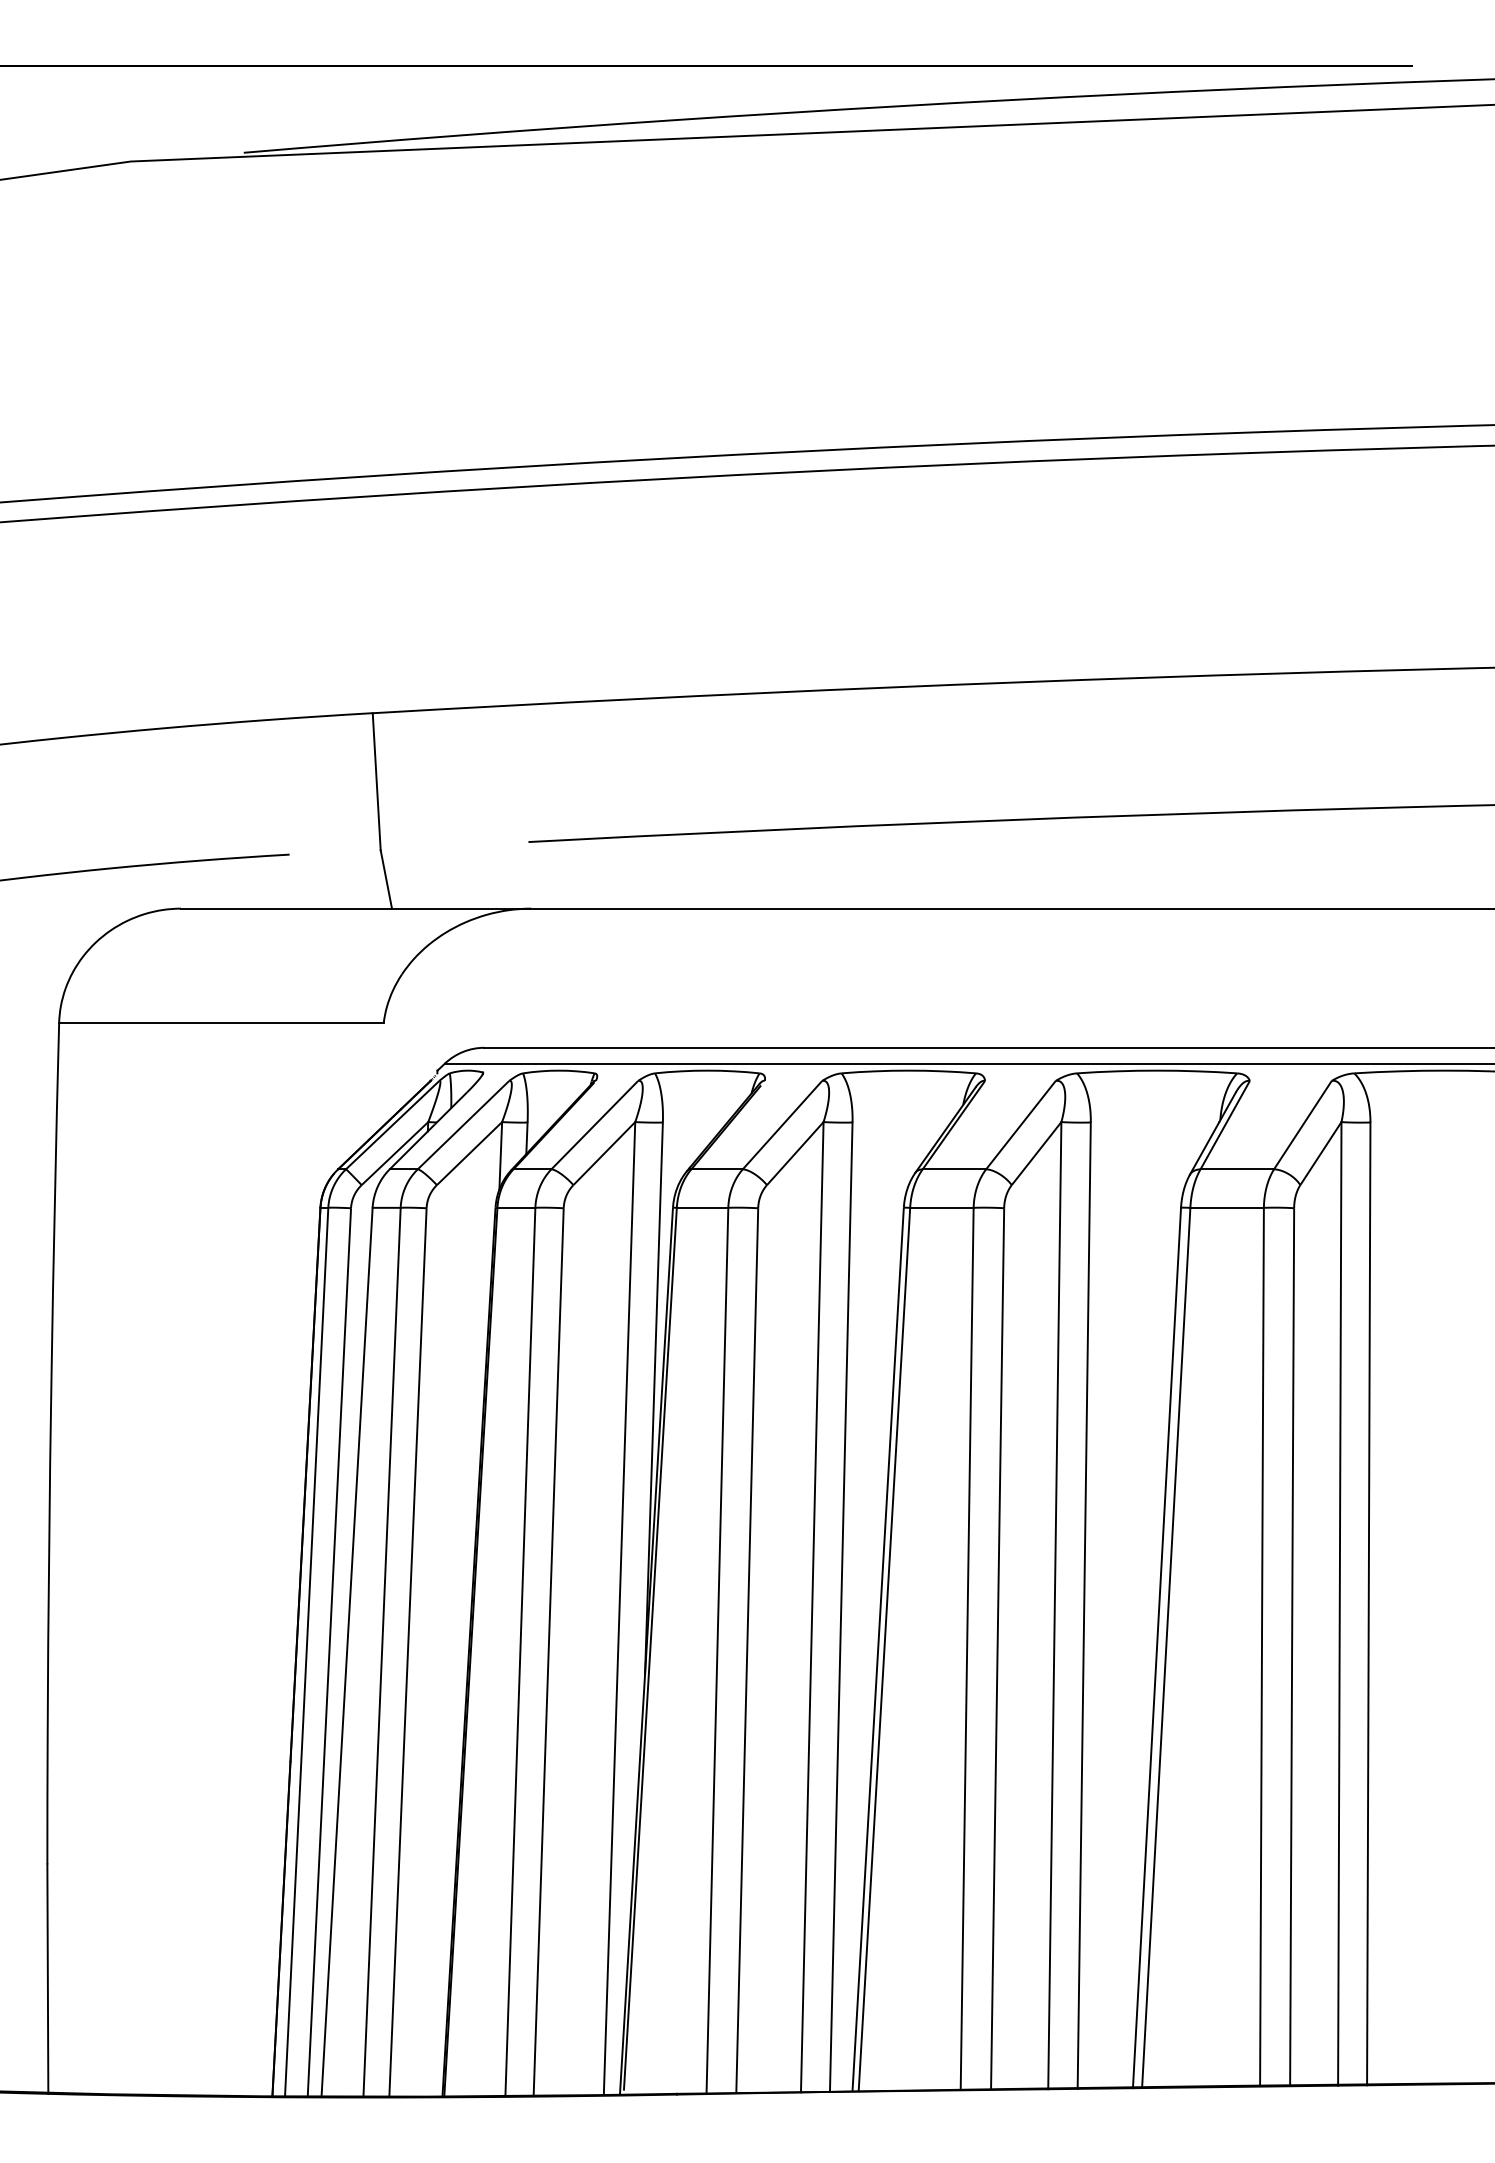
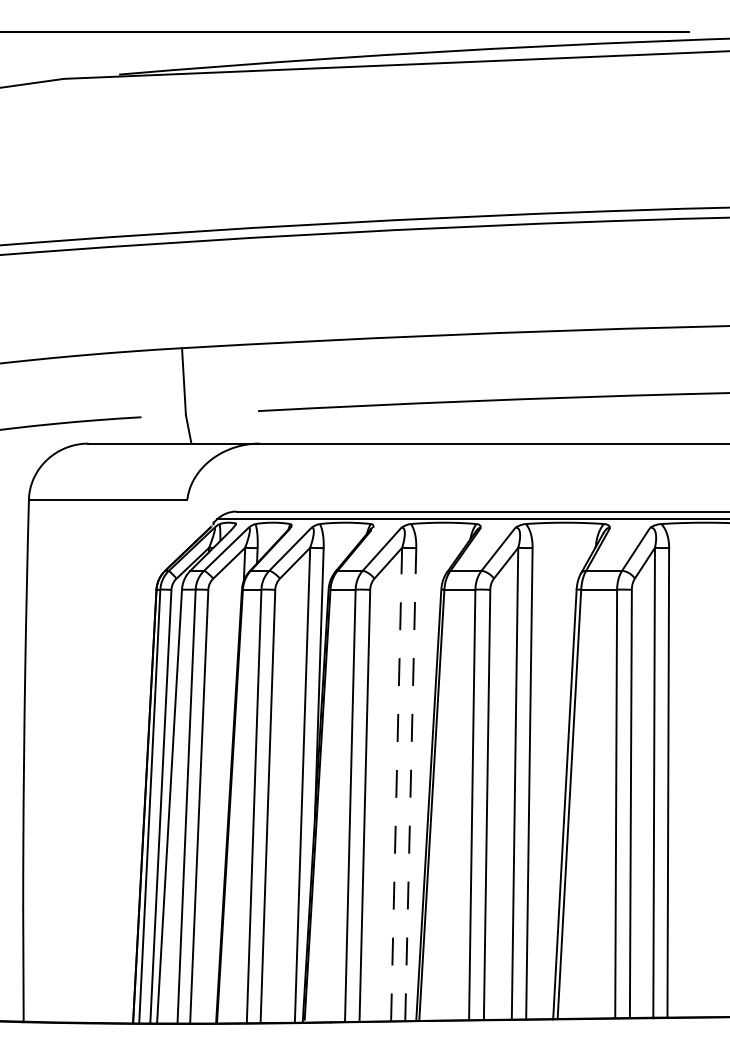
line: (812, 1606) -> (396, 784), solid -> dashed
line: (840, 1606) -> (410, 784), solid -> dashed

